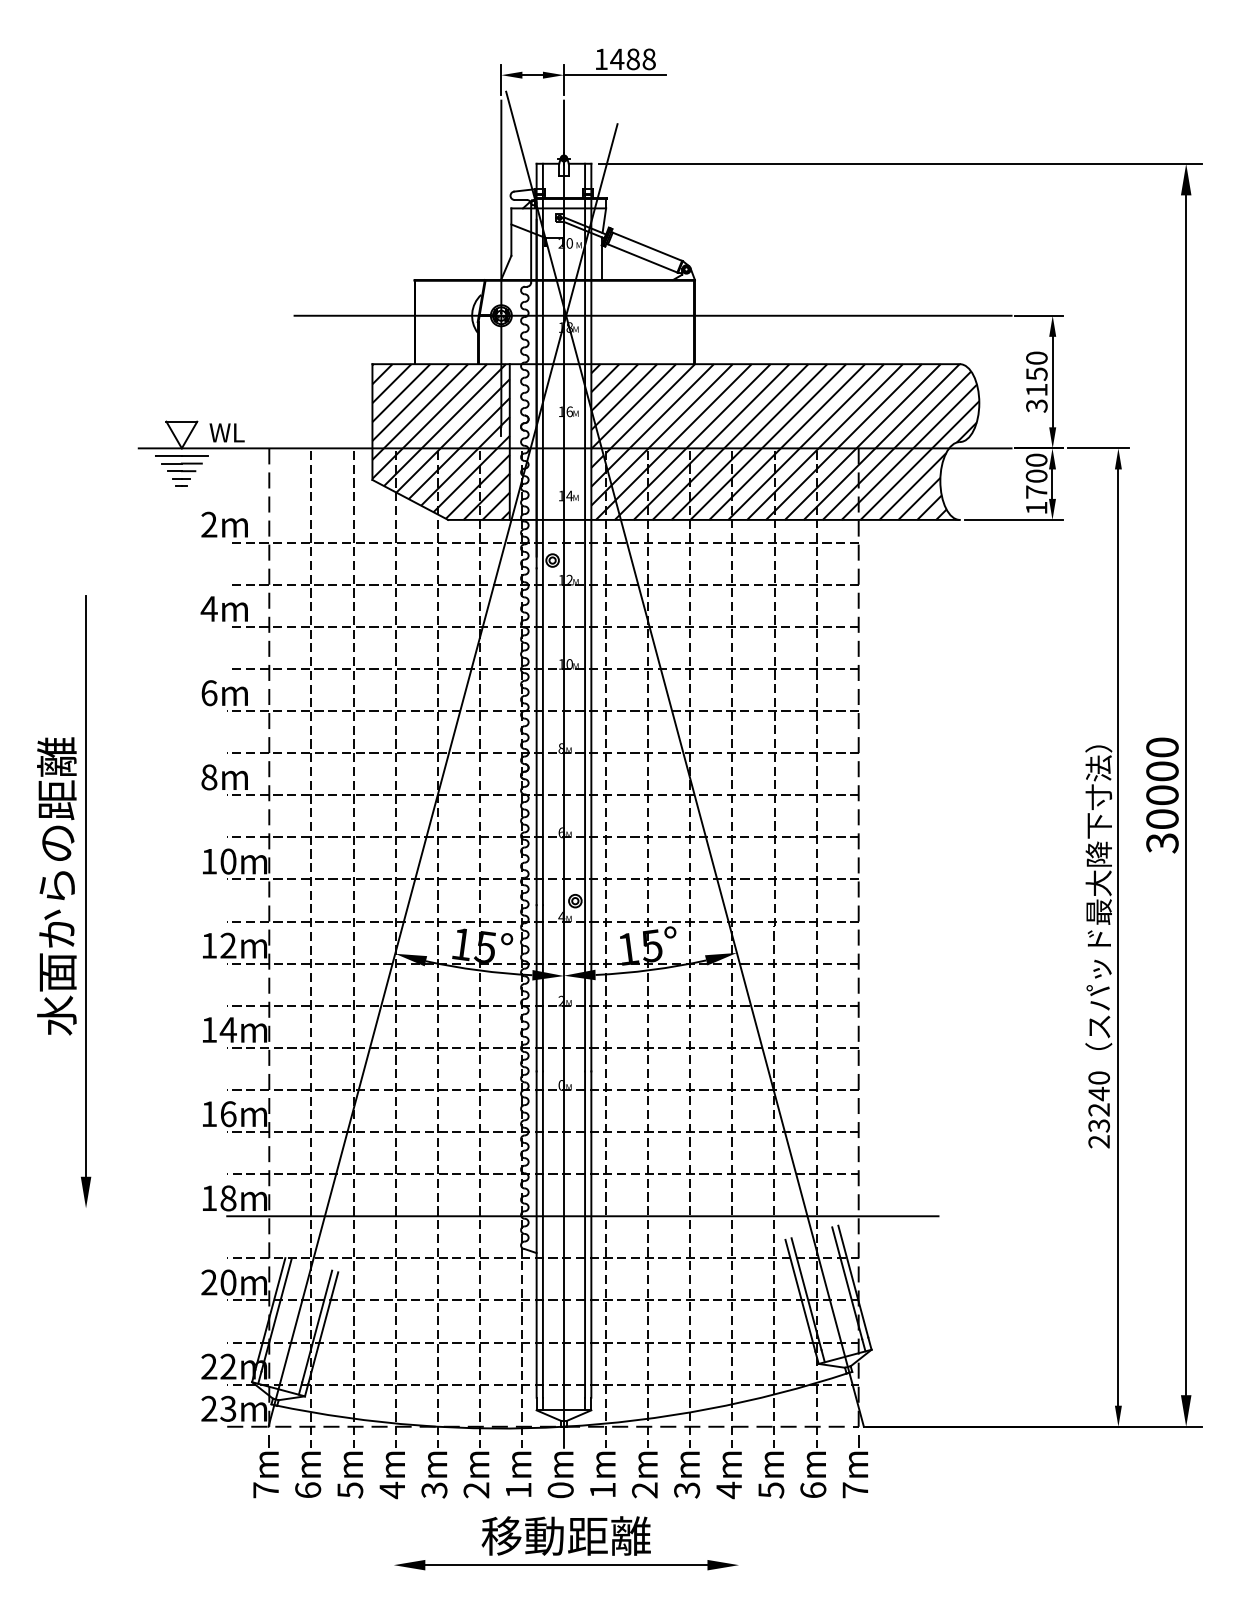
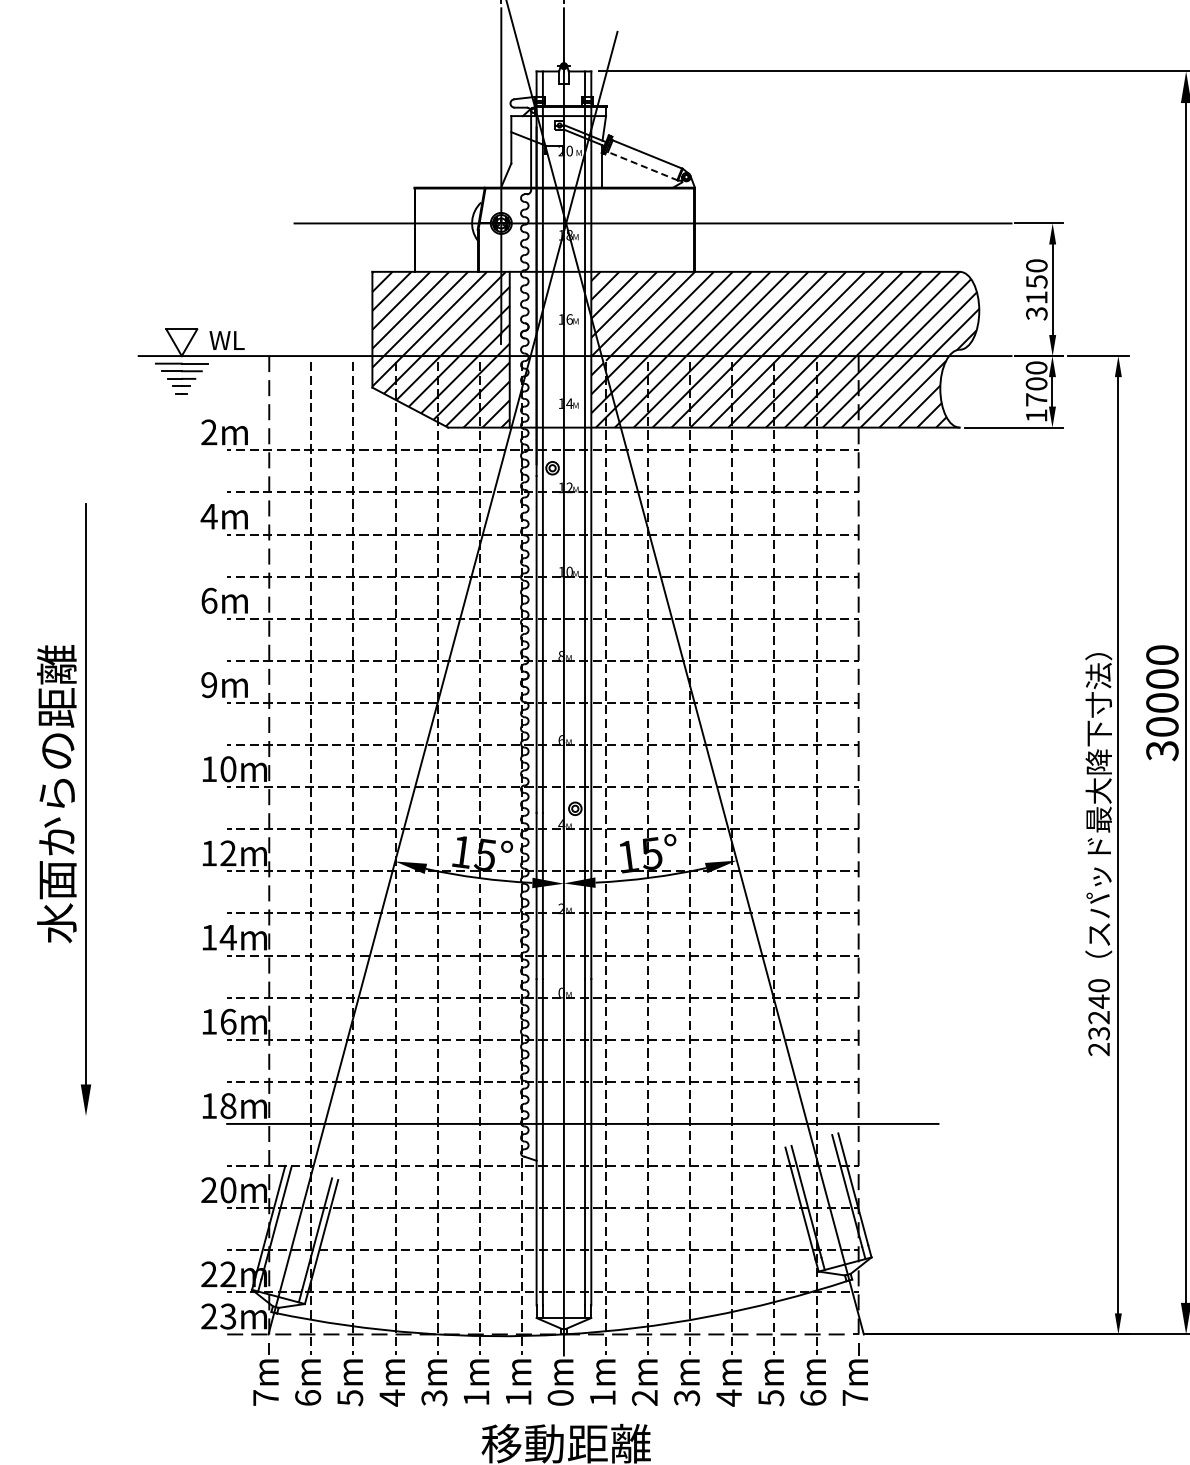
line: (642, 258) -> (642, 166), solid -> dashed
text: (209, 777) -> (209, 685), 8m -> 9m
text: (476, 1490) -> (476, 1398), 2m -> 1m

